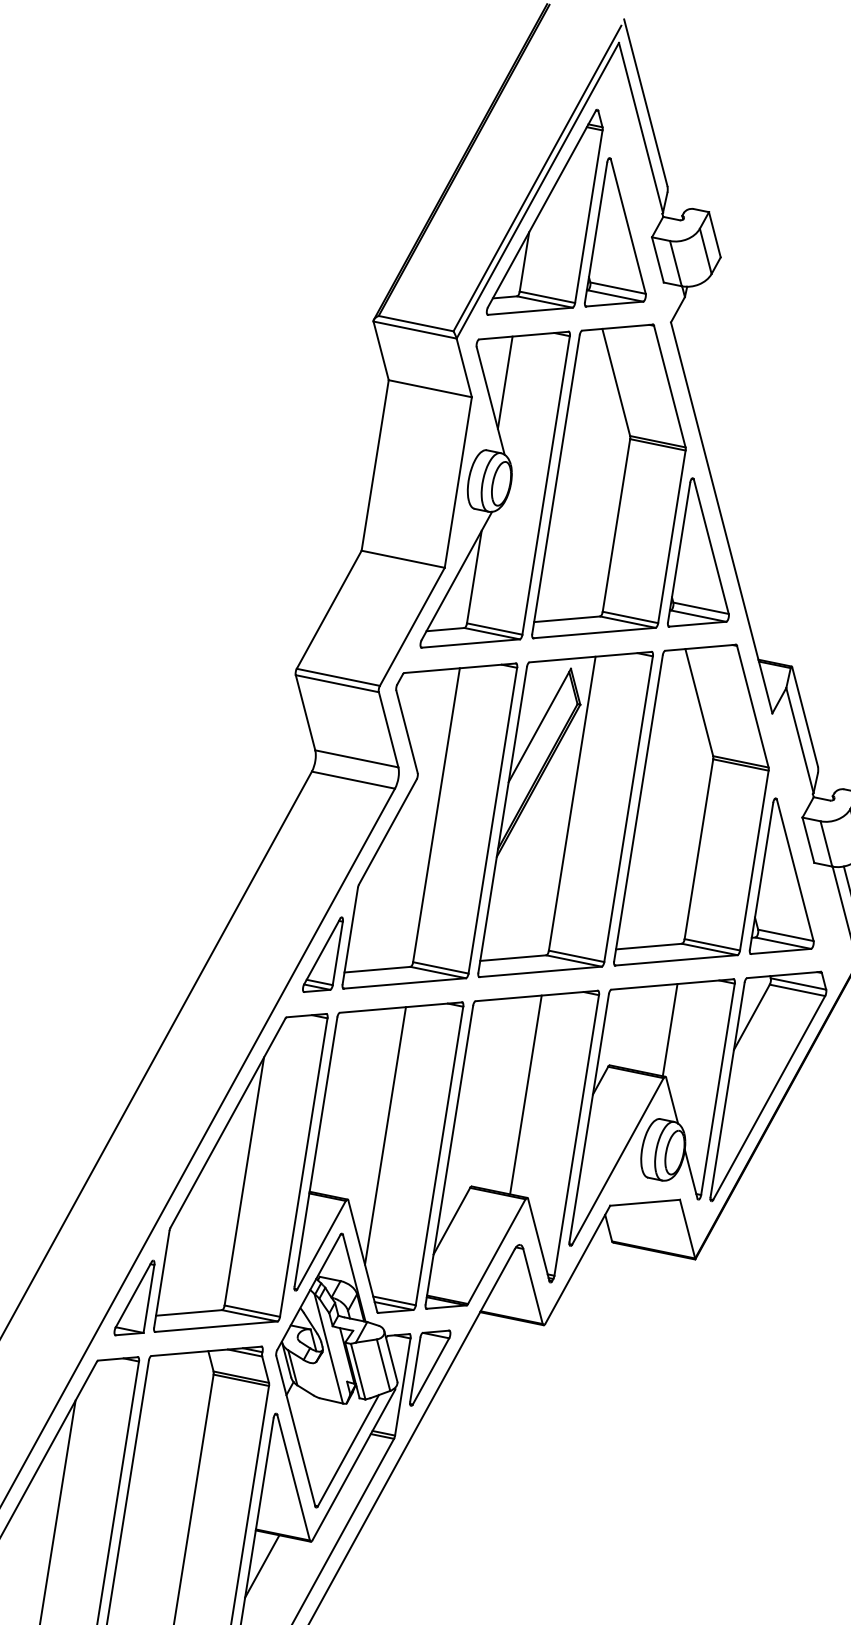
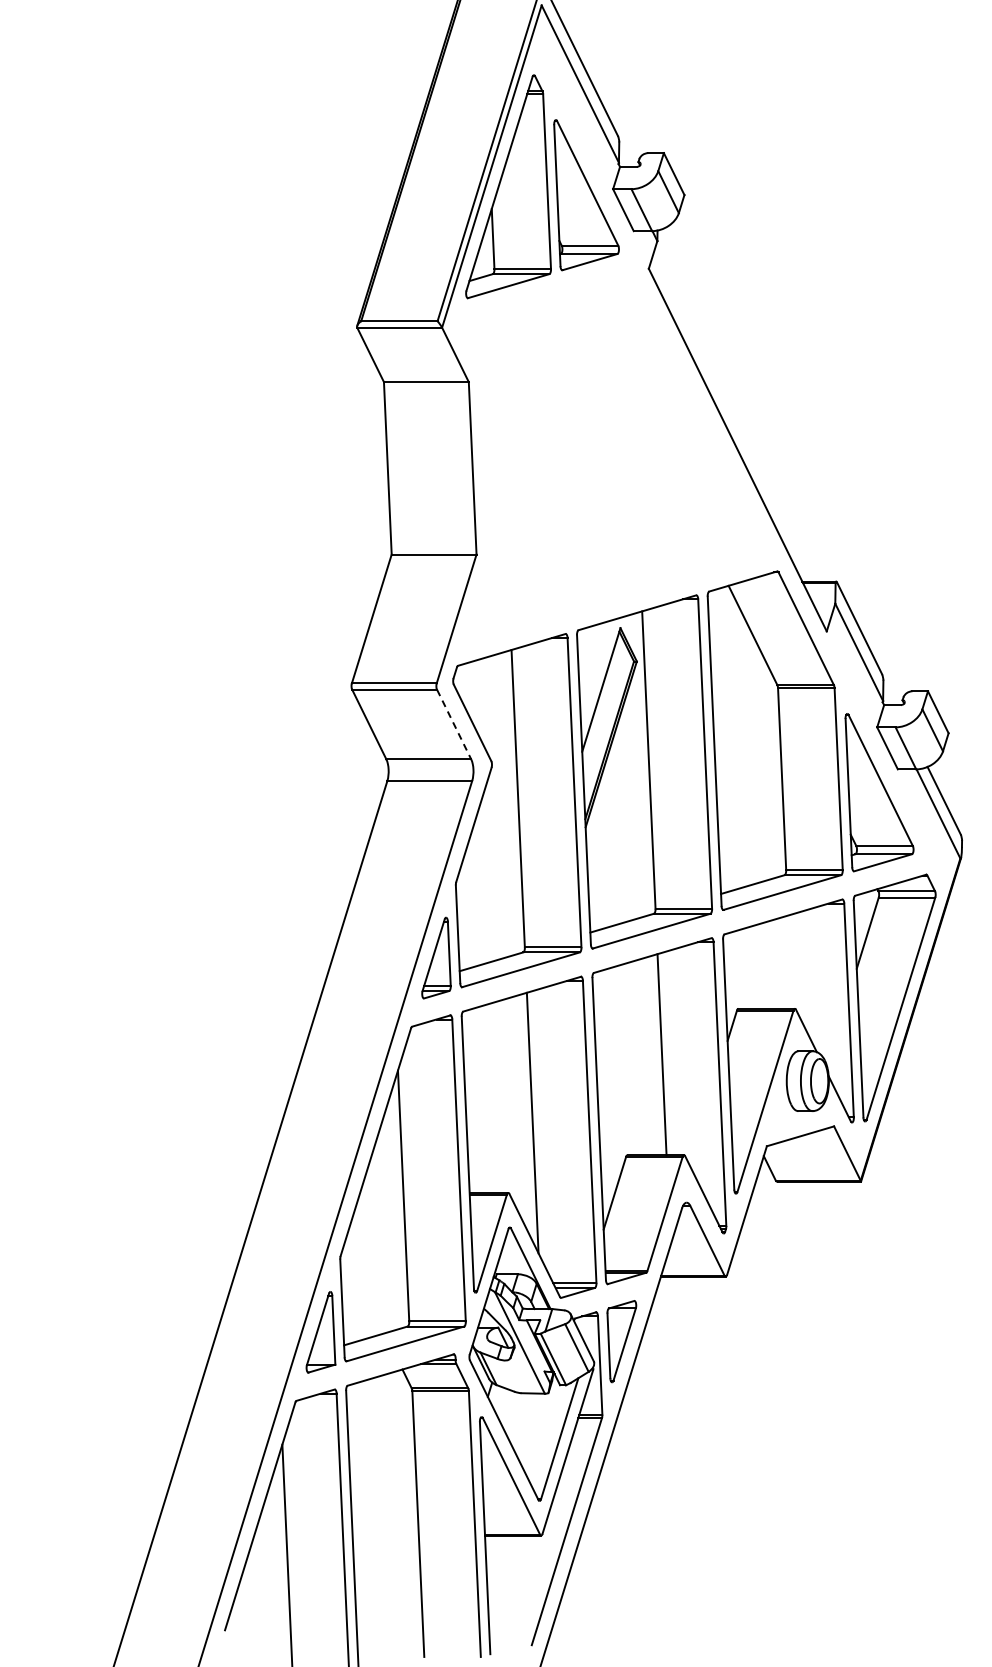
part: (598, 498) -> (613, 455), removed
line: (389, 729) -> (454, 724), solid -> dashed
line: (670, 1029) -> (790, 961), removed
line: (262, 1566) -> (498, 1569), removed

